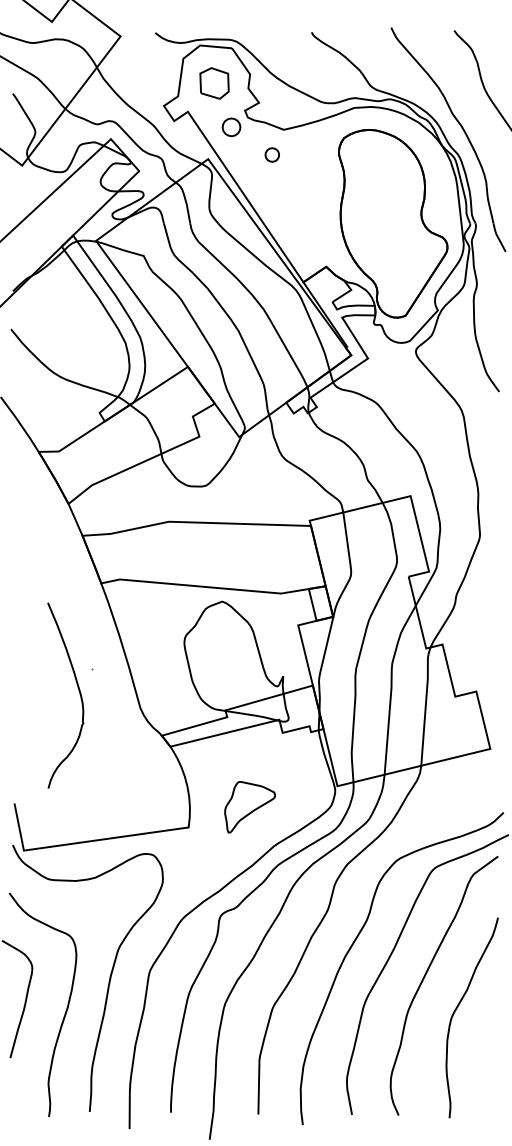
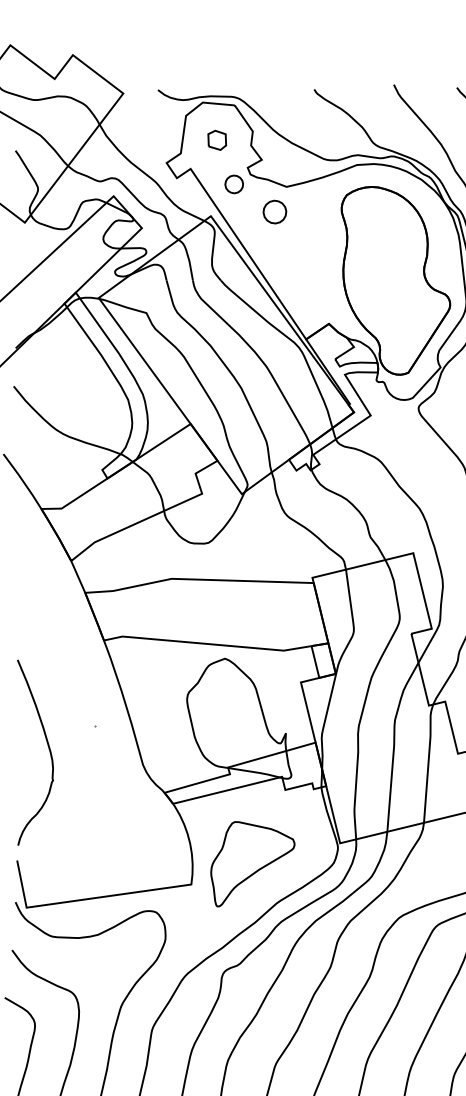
part: (214, 82) -> (217, 139), size x0.62
part: (272, 154) -> (275, 211), size x1.67
curve: (78, 691) -> (48, 748), moved
part: (249, 807) -> (252, 864), size x1.67

